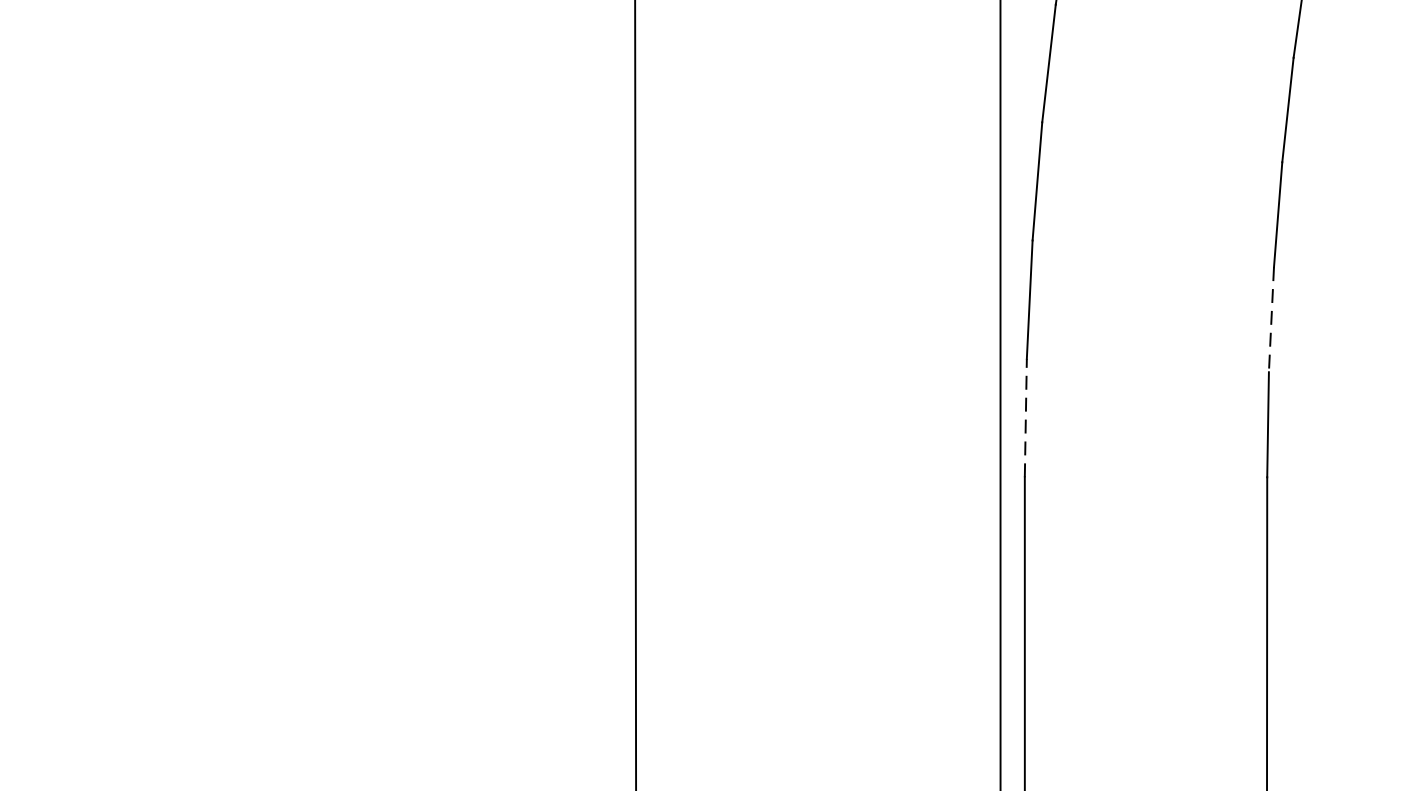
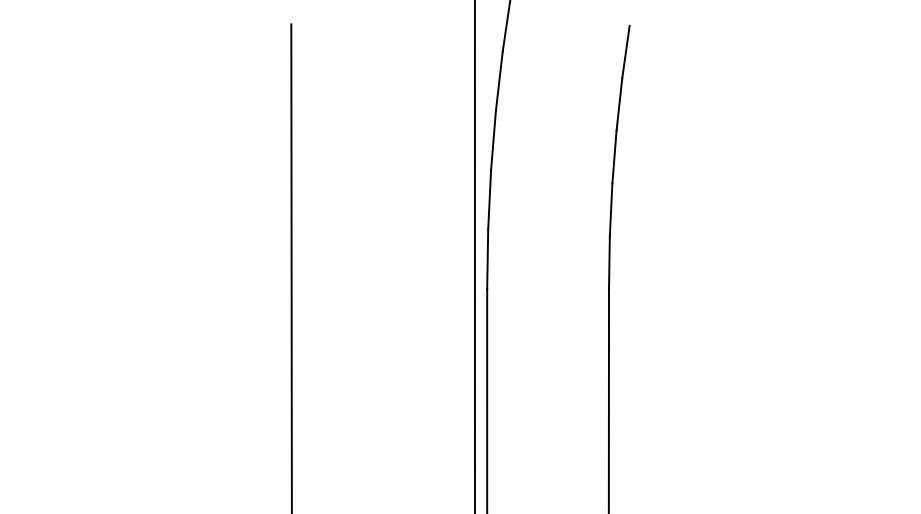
line: (1272, 320) -> (611, 210), dashed -> solid
line: (1025, 418) -> (487, 259), dashed -> solid

